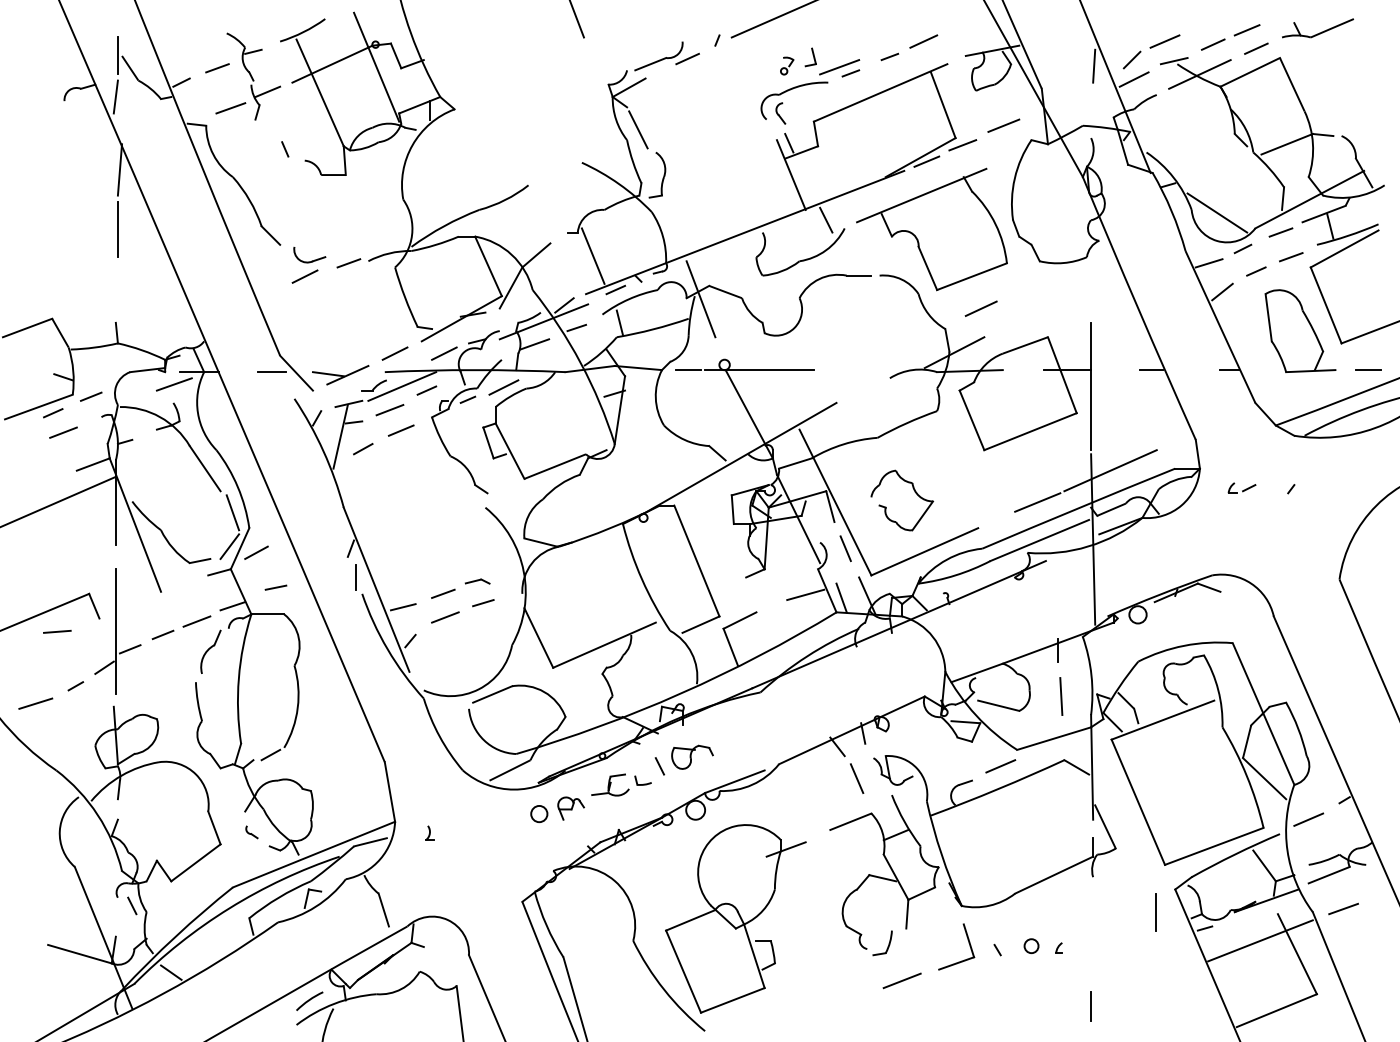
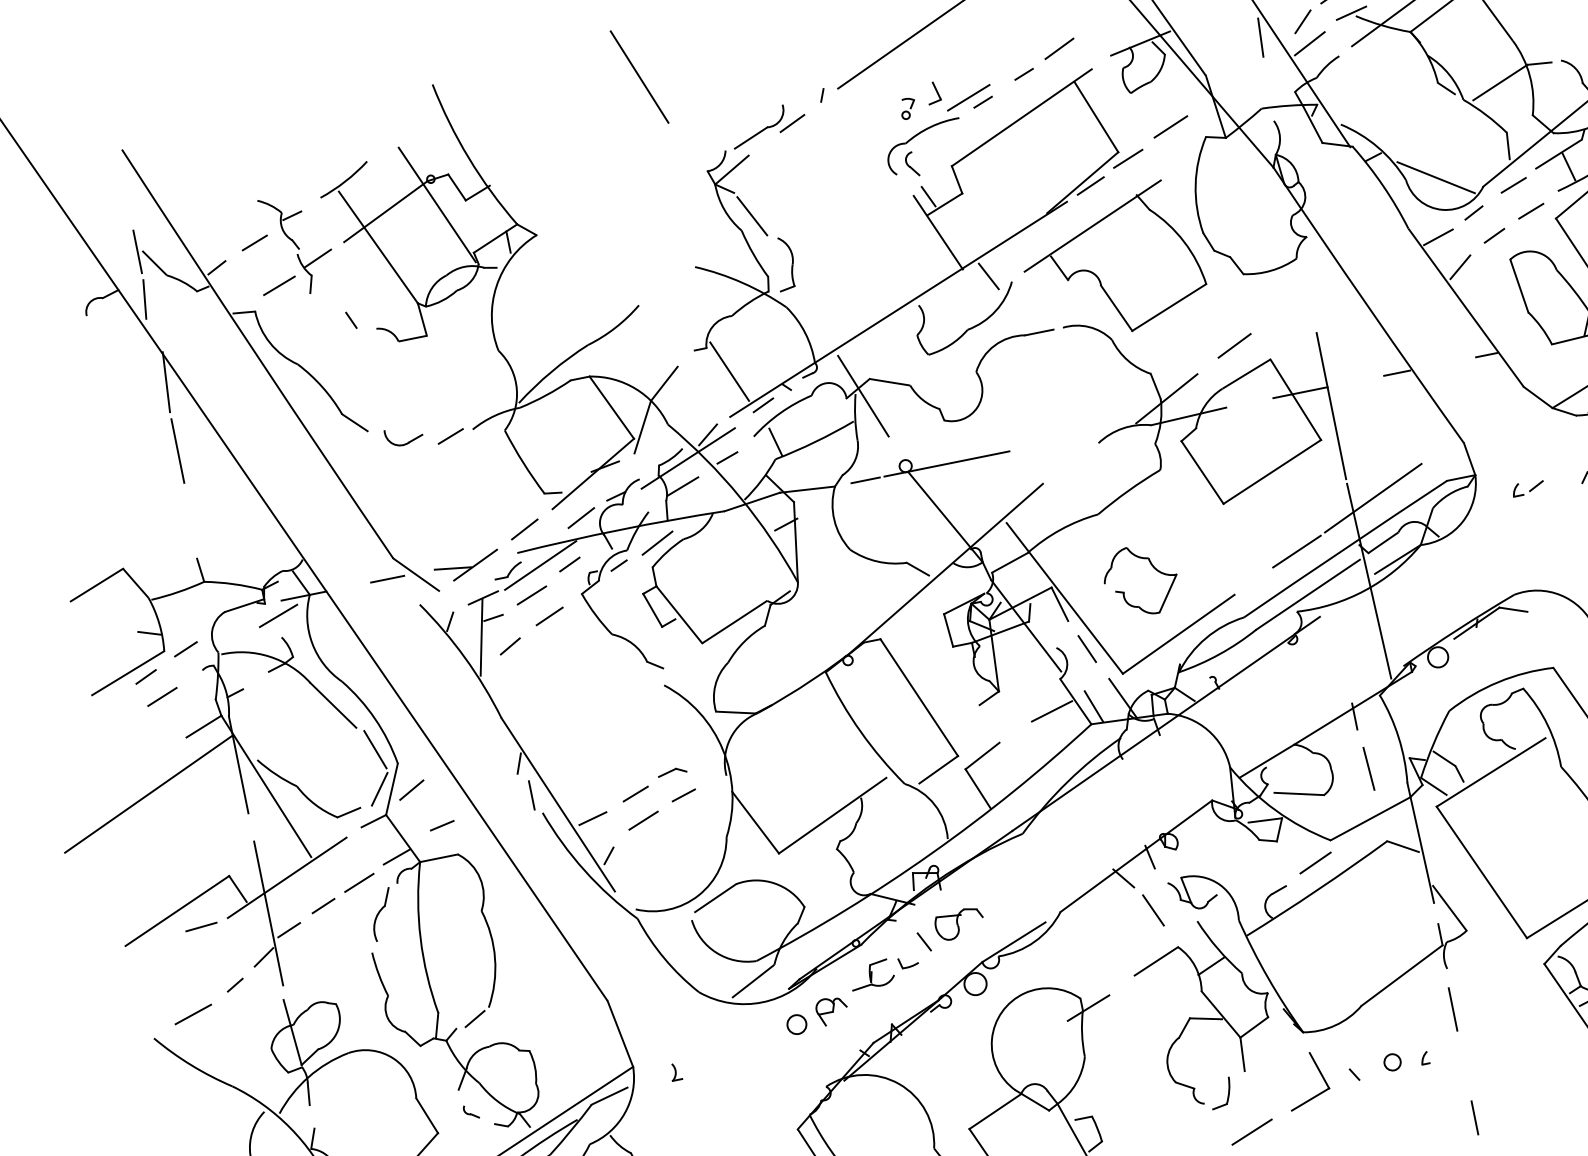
line: (304, 276) -> (402, 461), removed
line: (980, 308) -> (1233, 345), moved
line: (136, 604) -> (285, 877), added
line: (1155, 912) -> (1452, 1010), moved

